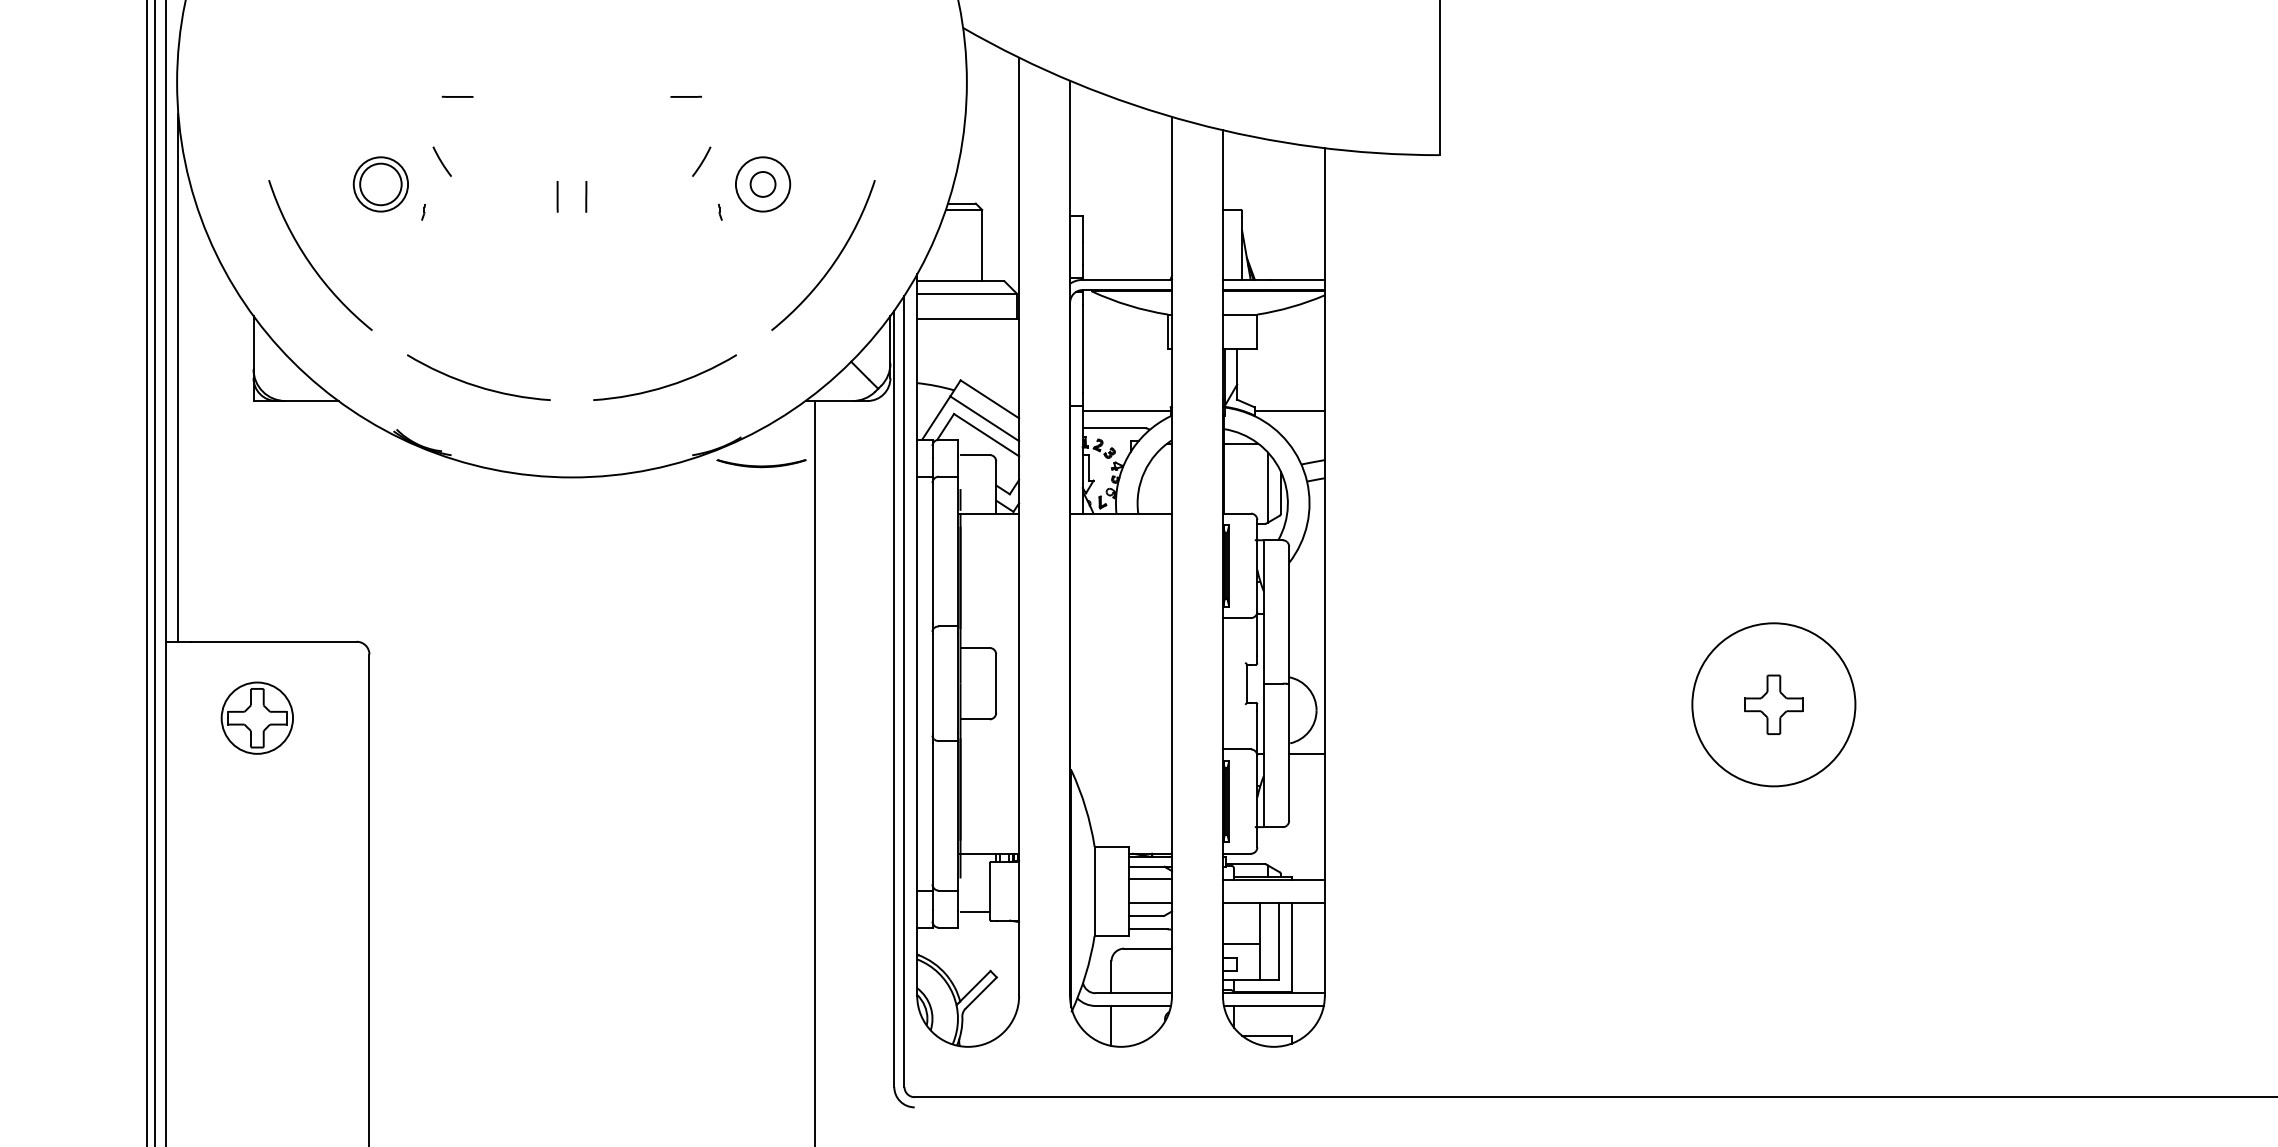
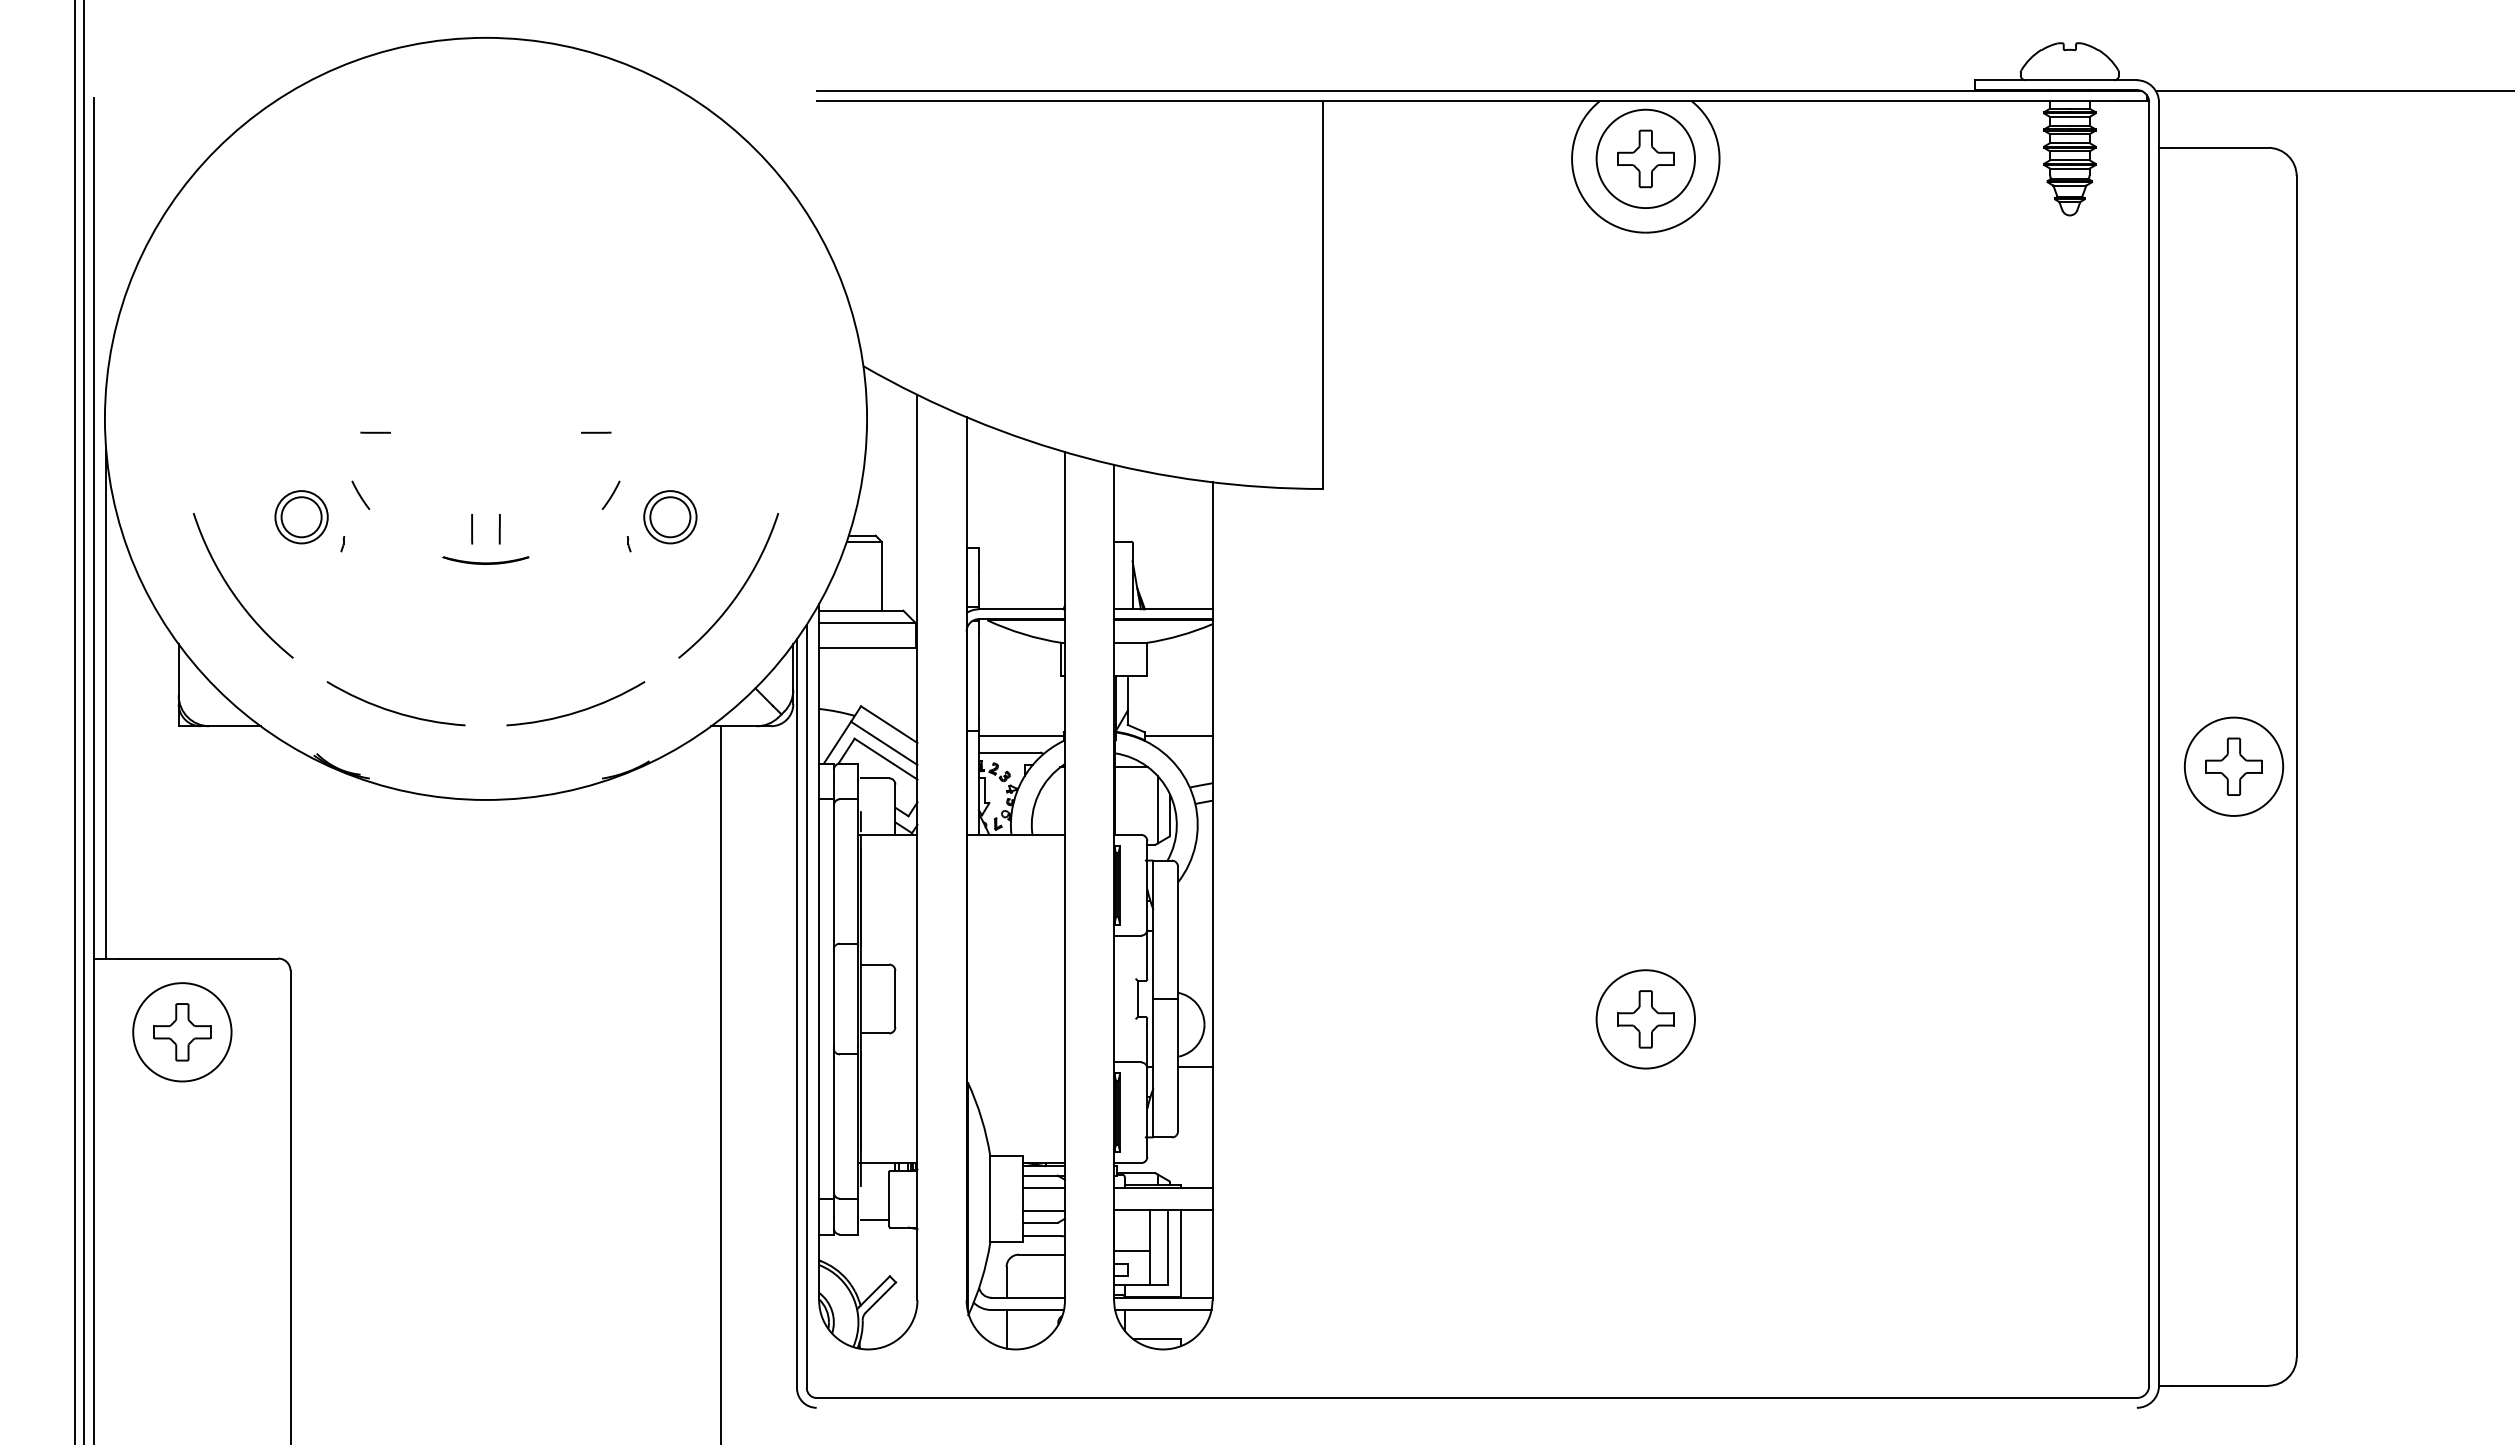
circle: (763, 184) -> (670, 517), size x1.67
part: (761, 463) -> (485, 560), moved
circle: (1773, 704) -> (1645, 1019), size x0.62
circle: (257, 718) -> (182, 1032), size x1.43

